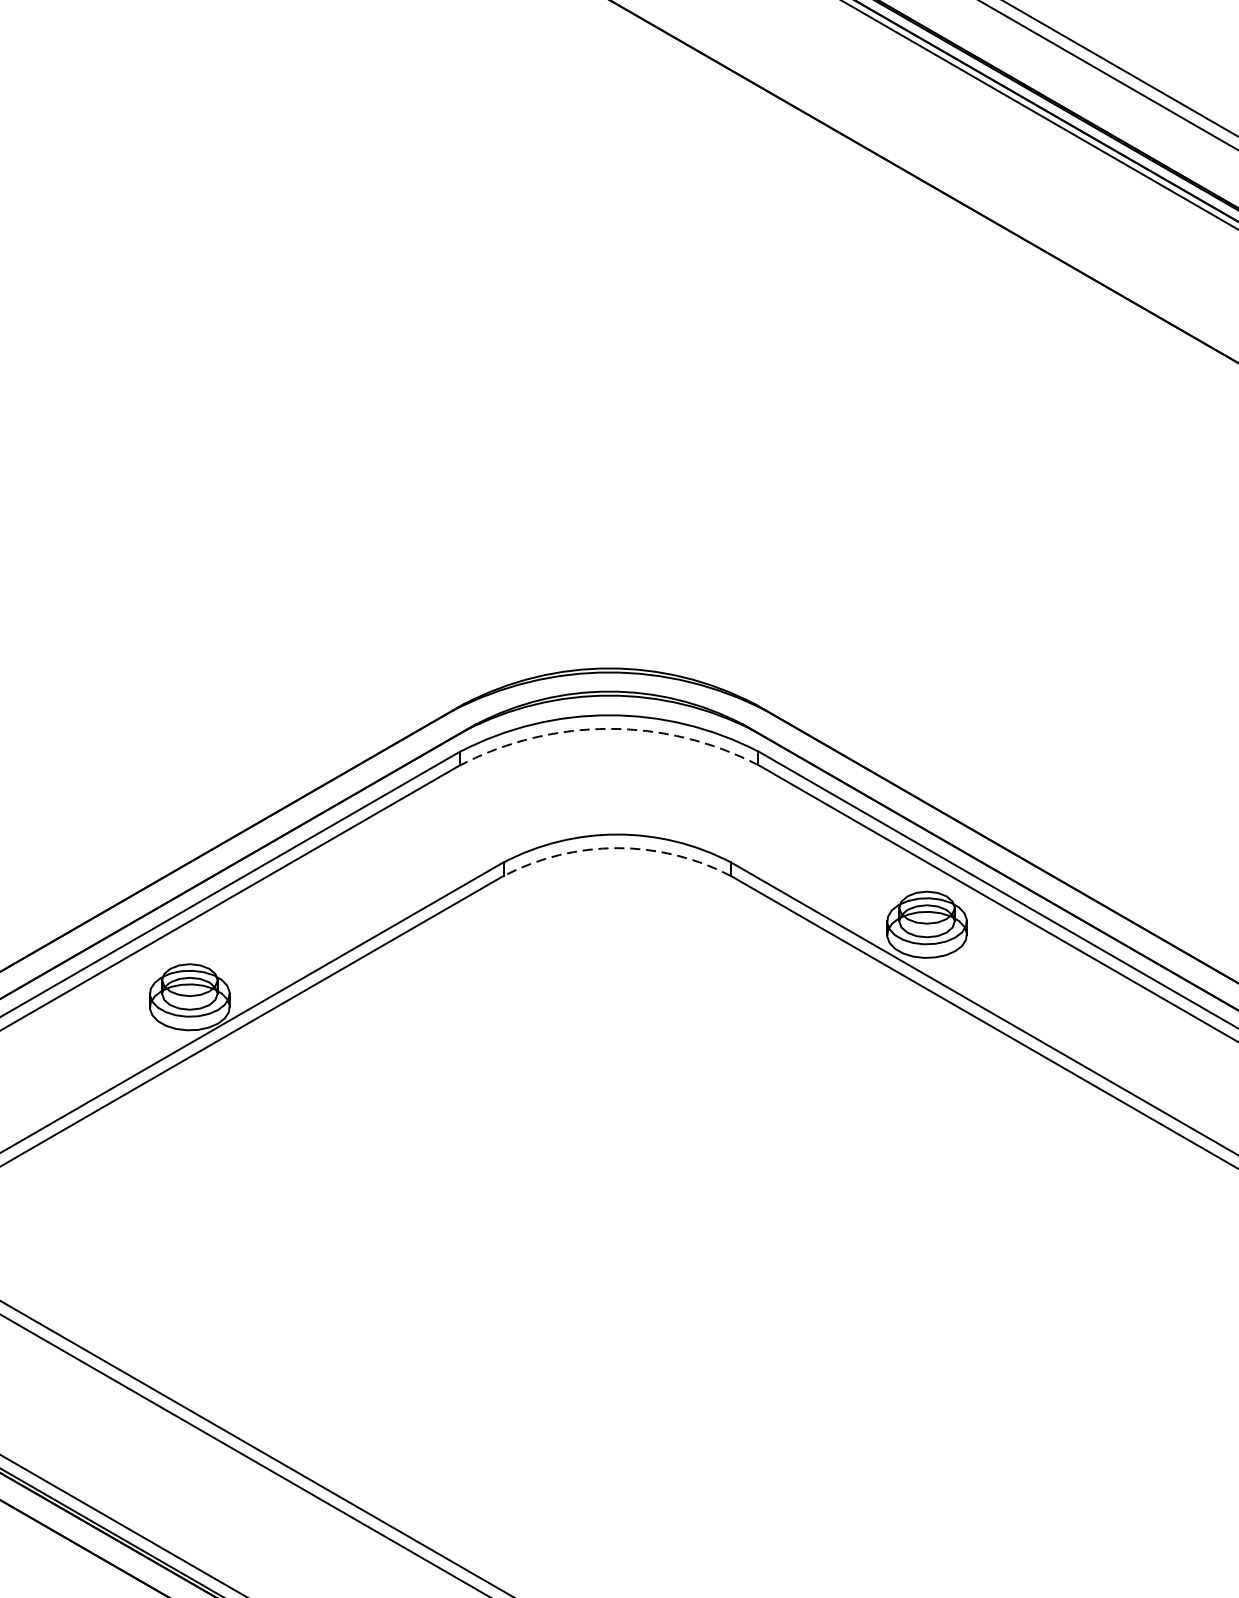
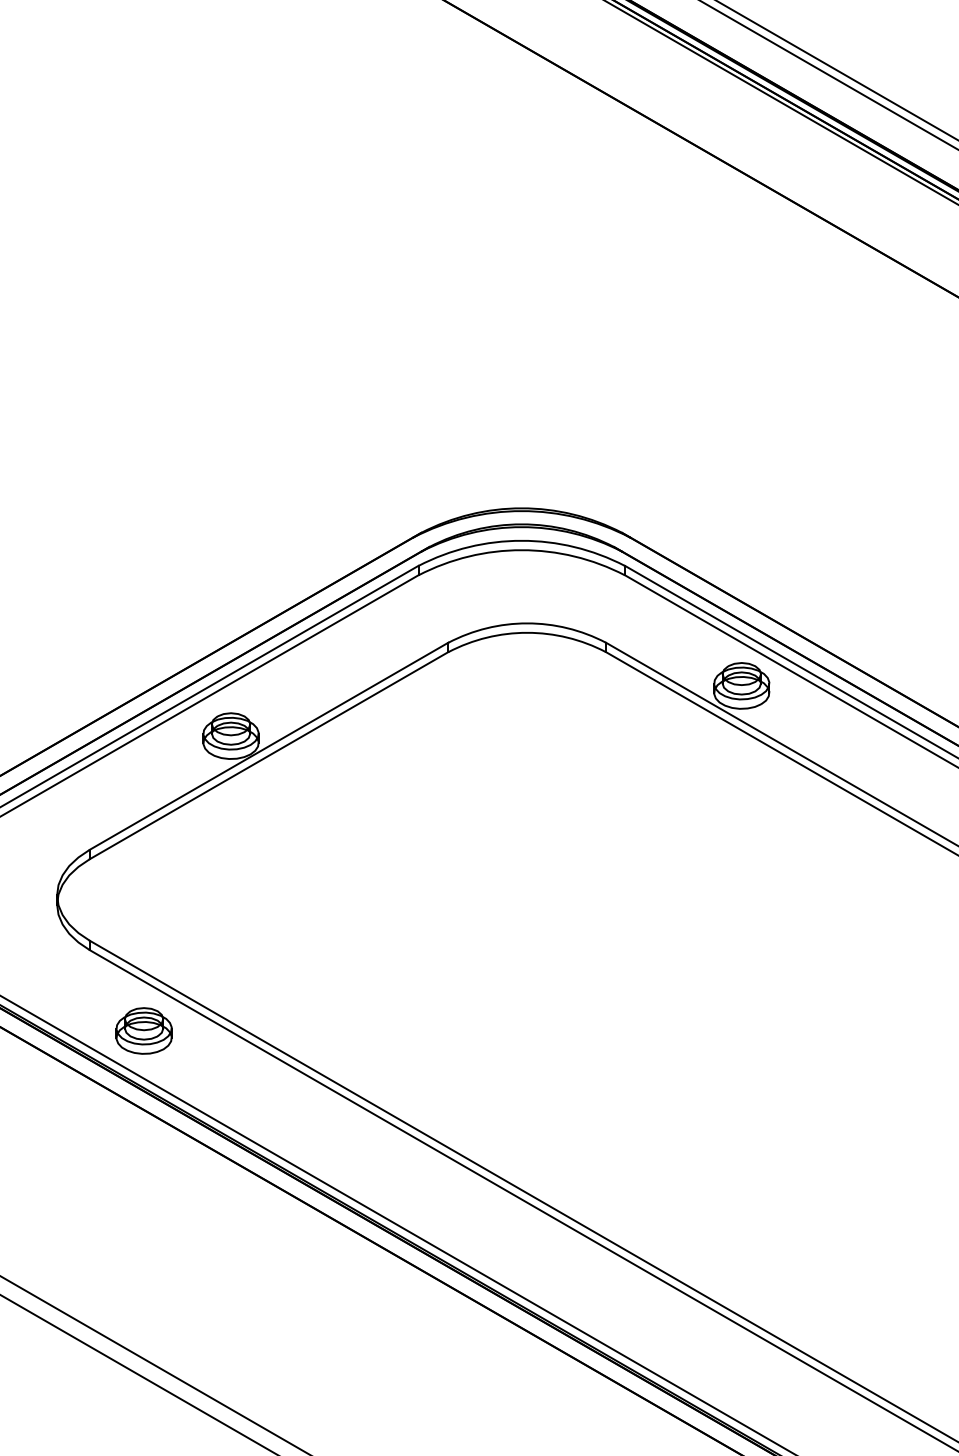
arc: (609, 729) -> (521, 550), dashed -> solid
arc: (617, 847) -> (527, 632), dashed -> solid
part: (63, 1422) -> (143, 1030), added

